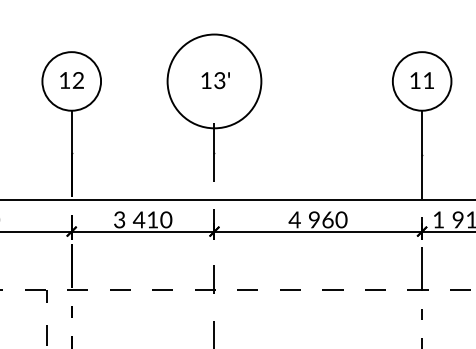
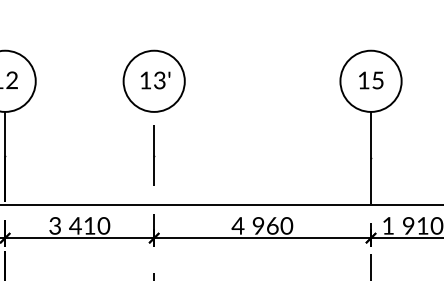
text: (428, 80) -> (377, 80), 11 -> 15
circle: (214, 81) -> (154, 81), size x0.62

